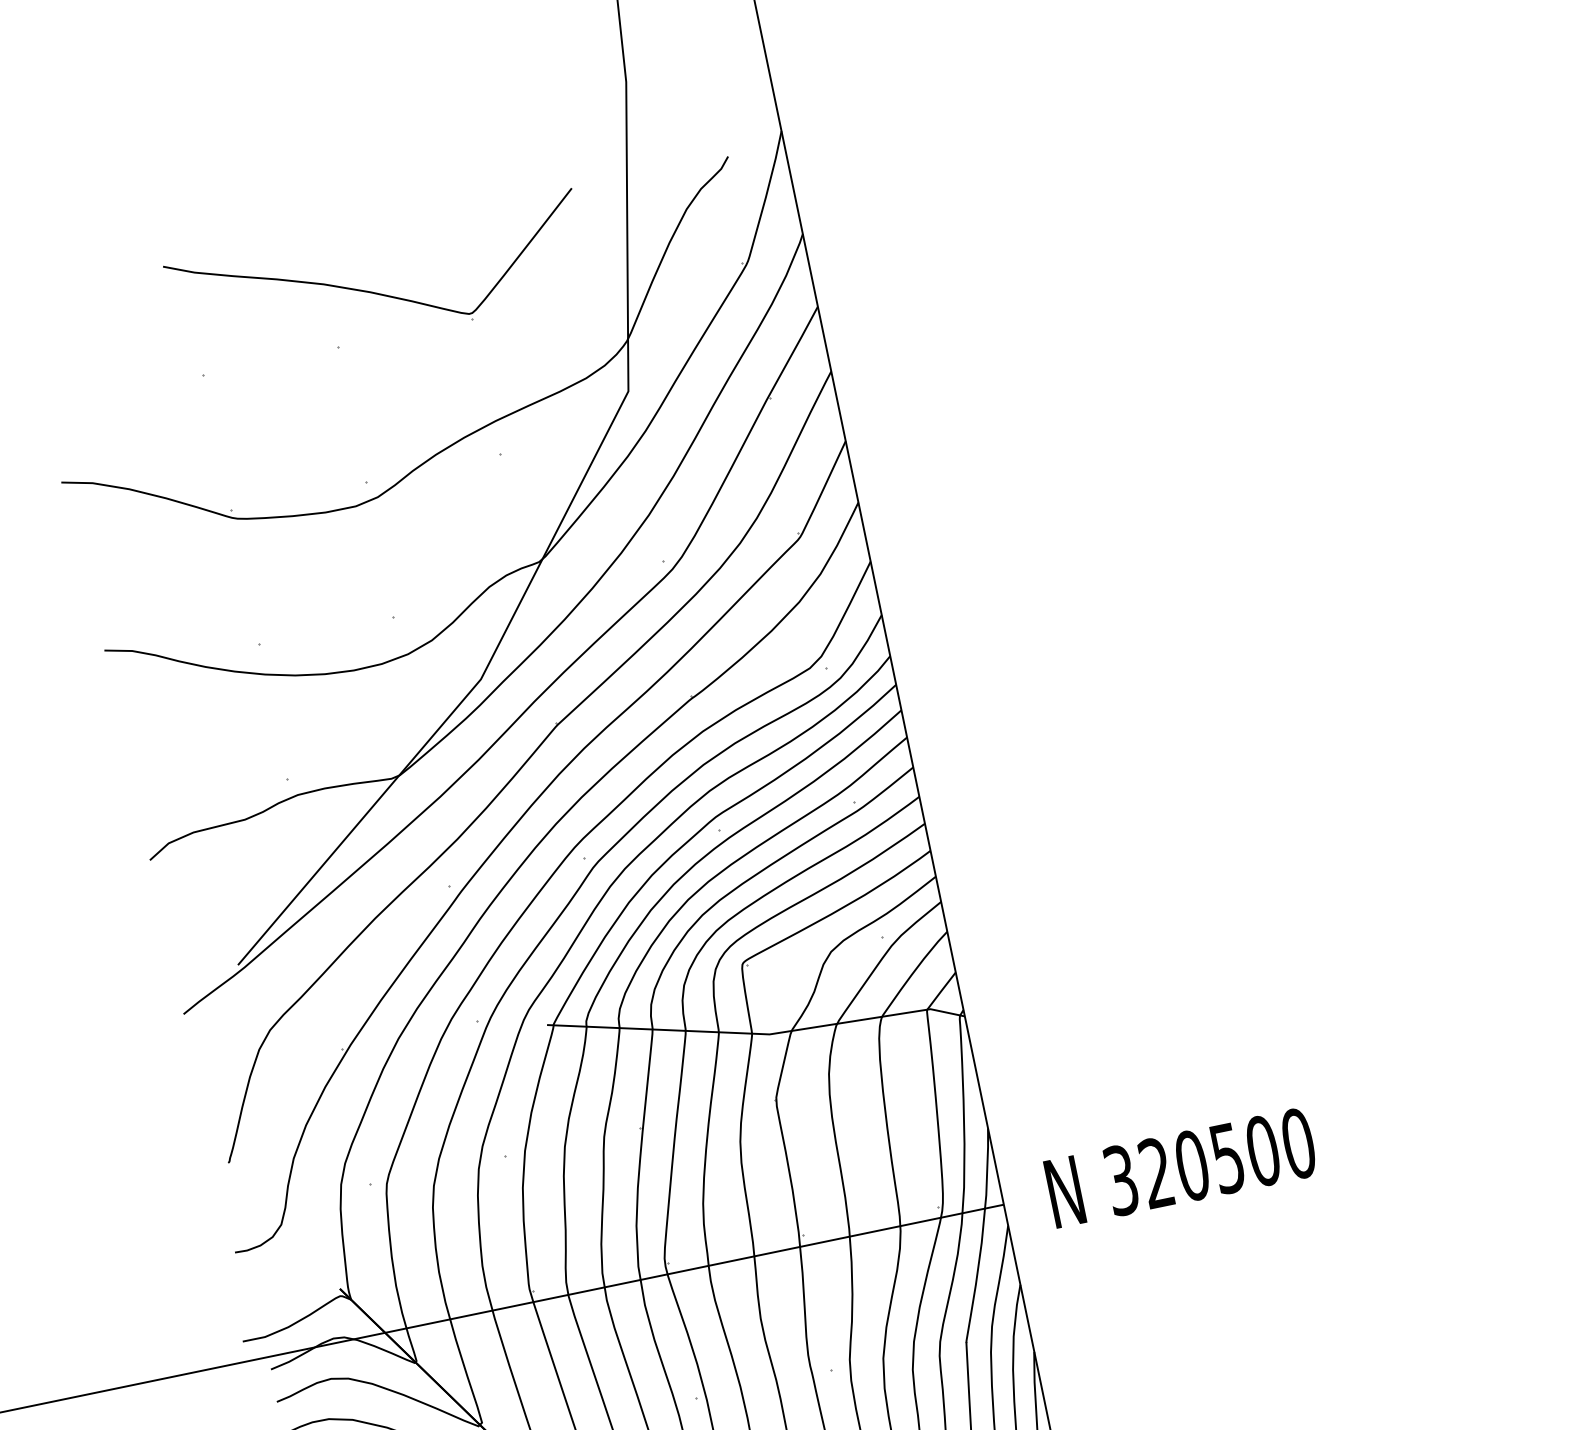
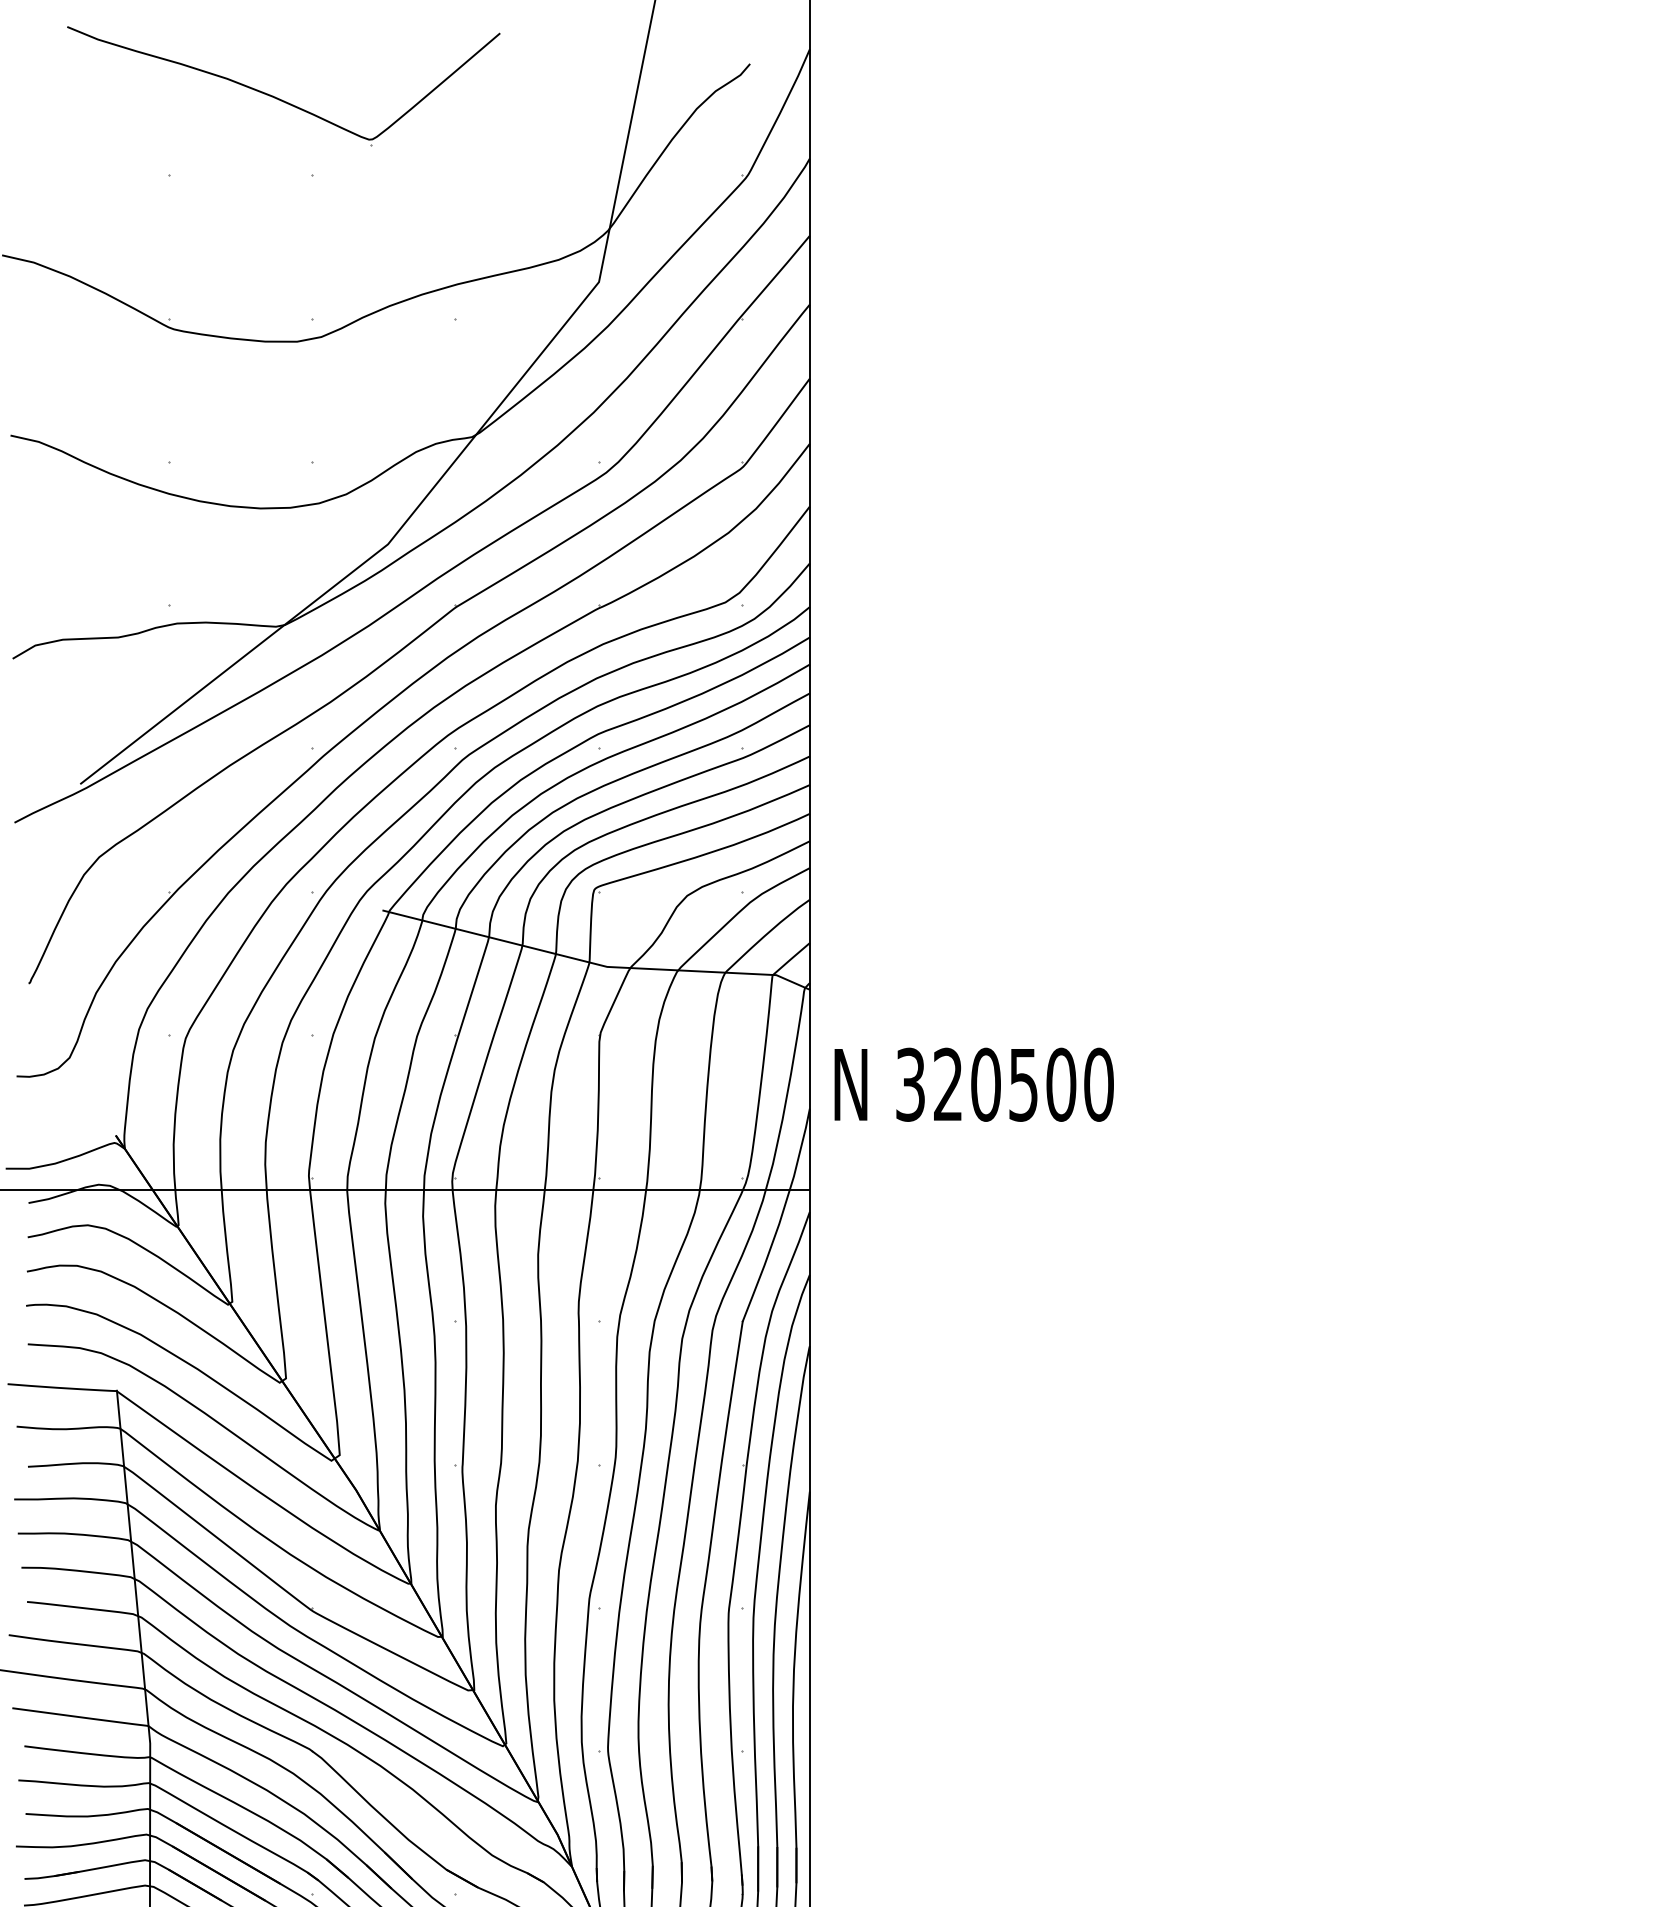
part: (374, 292) -> (277, 97), moved
text: (1180, 1167) -> (973, 1084), moved

